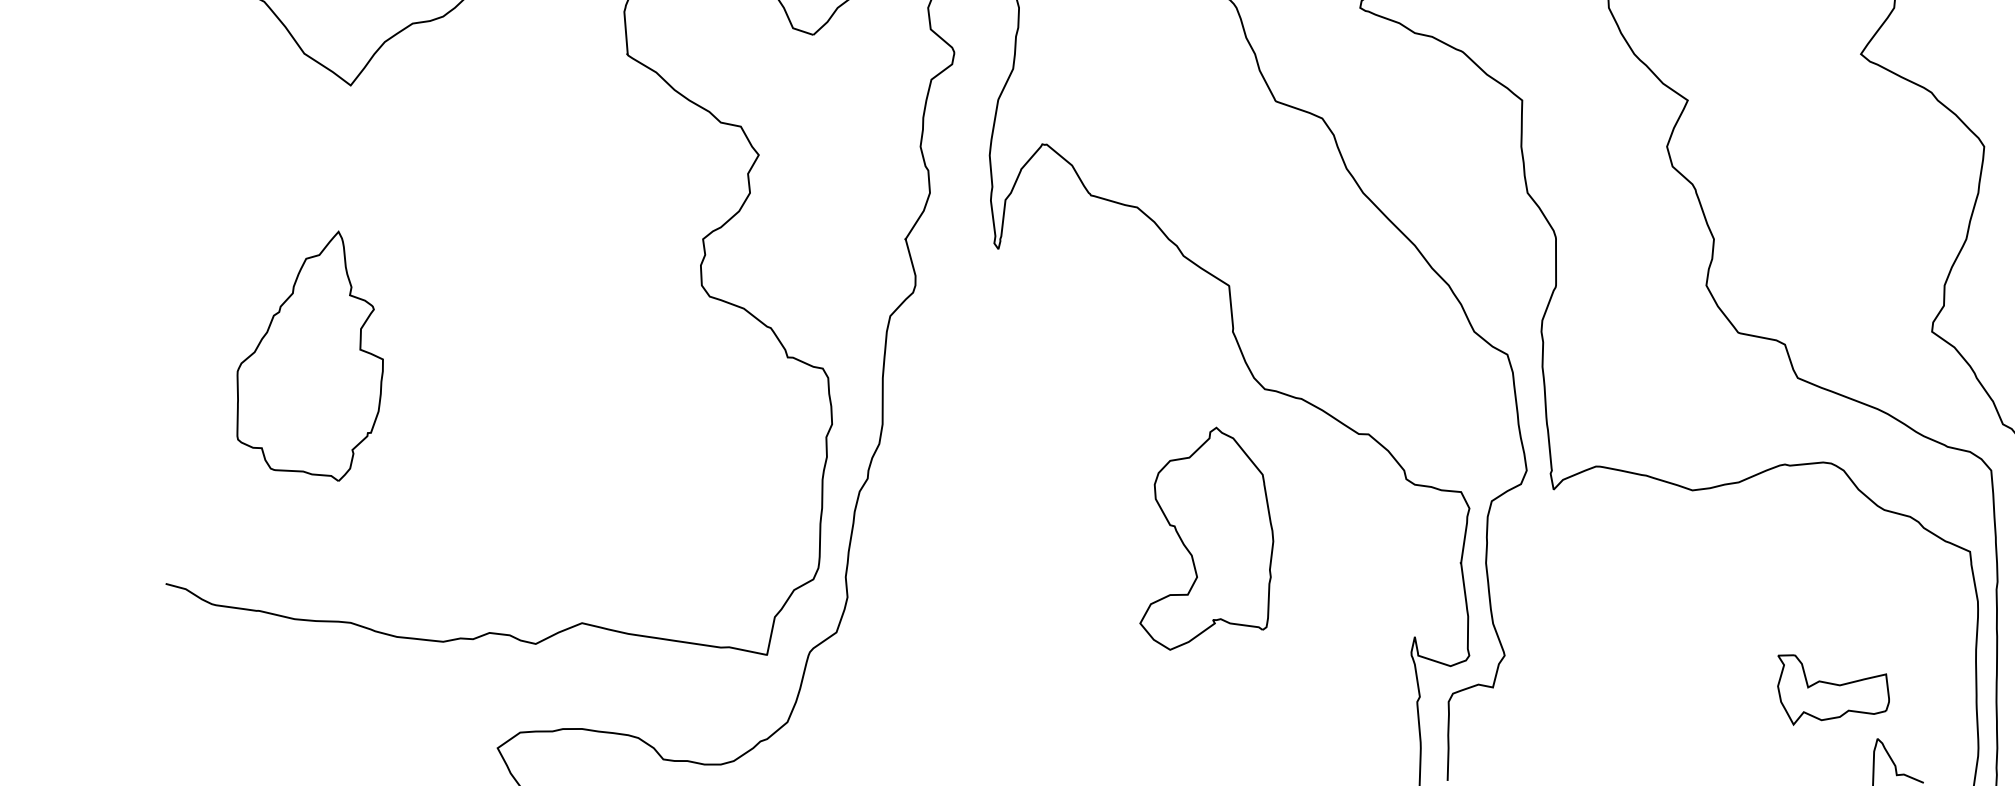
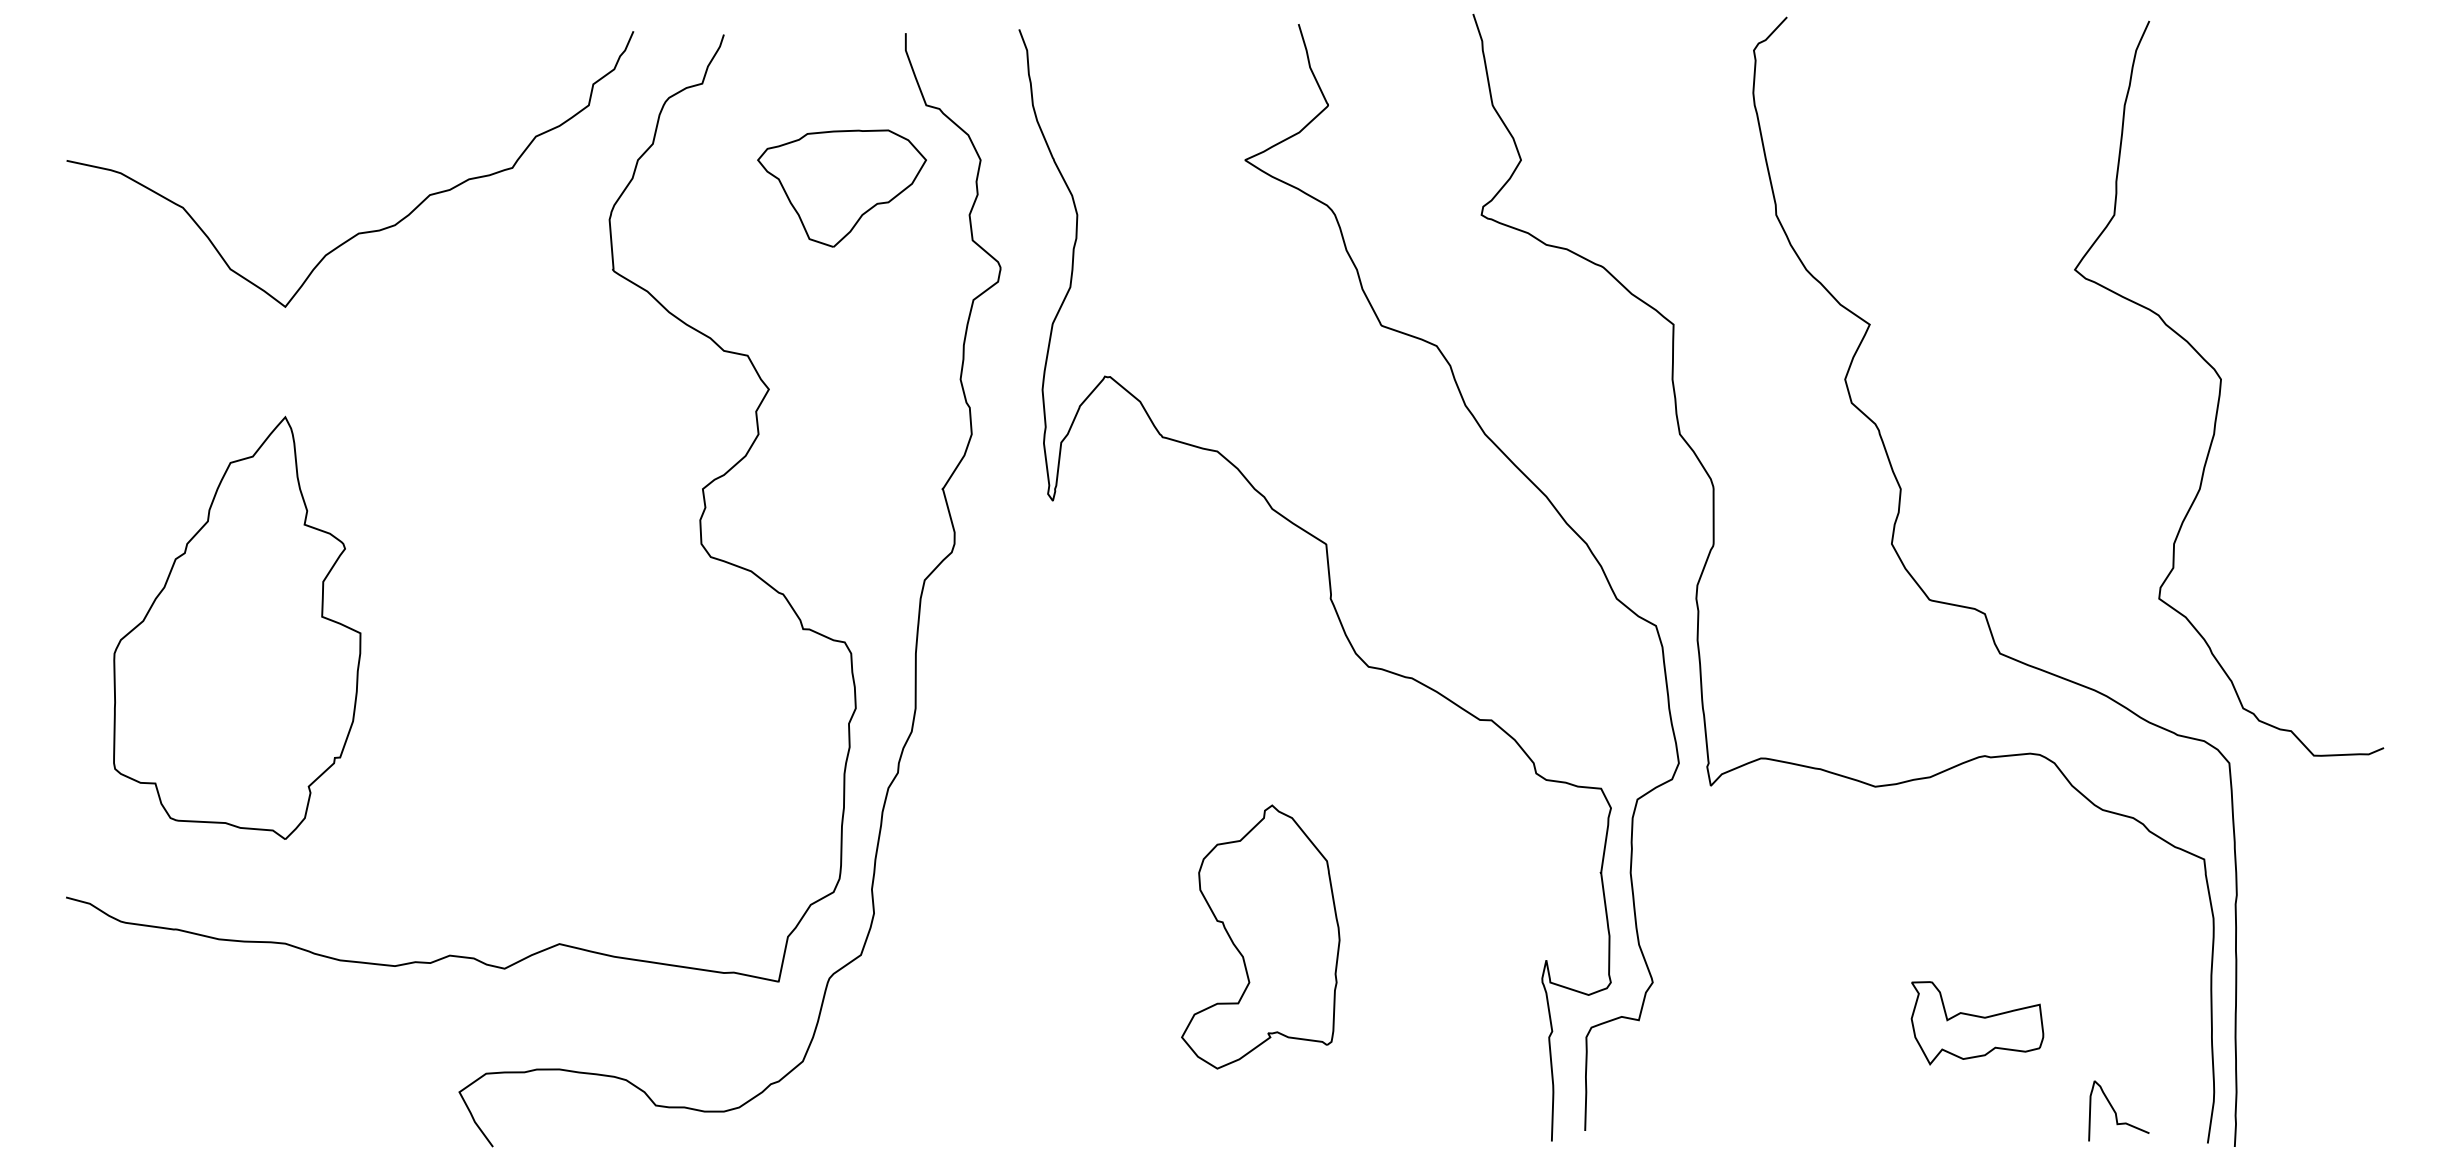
part: (310, 356) -> (237, 627), size x1.43
part: (1206, 538) -> (1260, 936), moved
part: (1833, 690) -> (1977, 1023), moved

